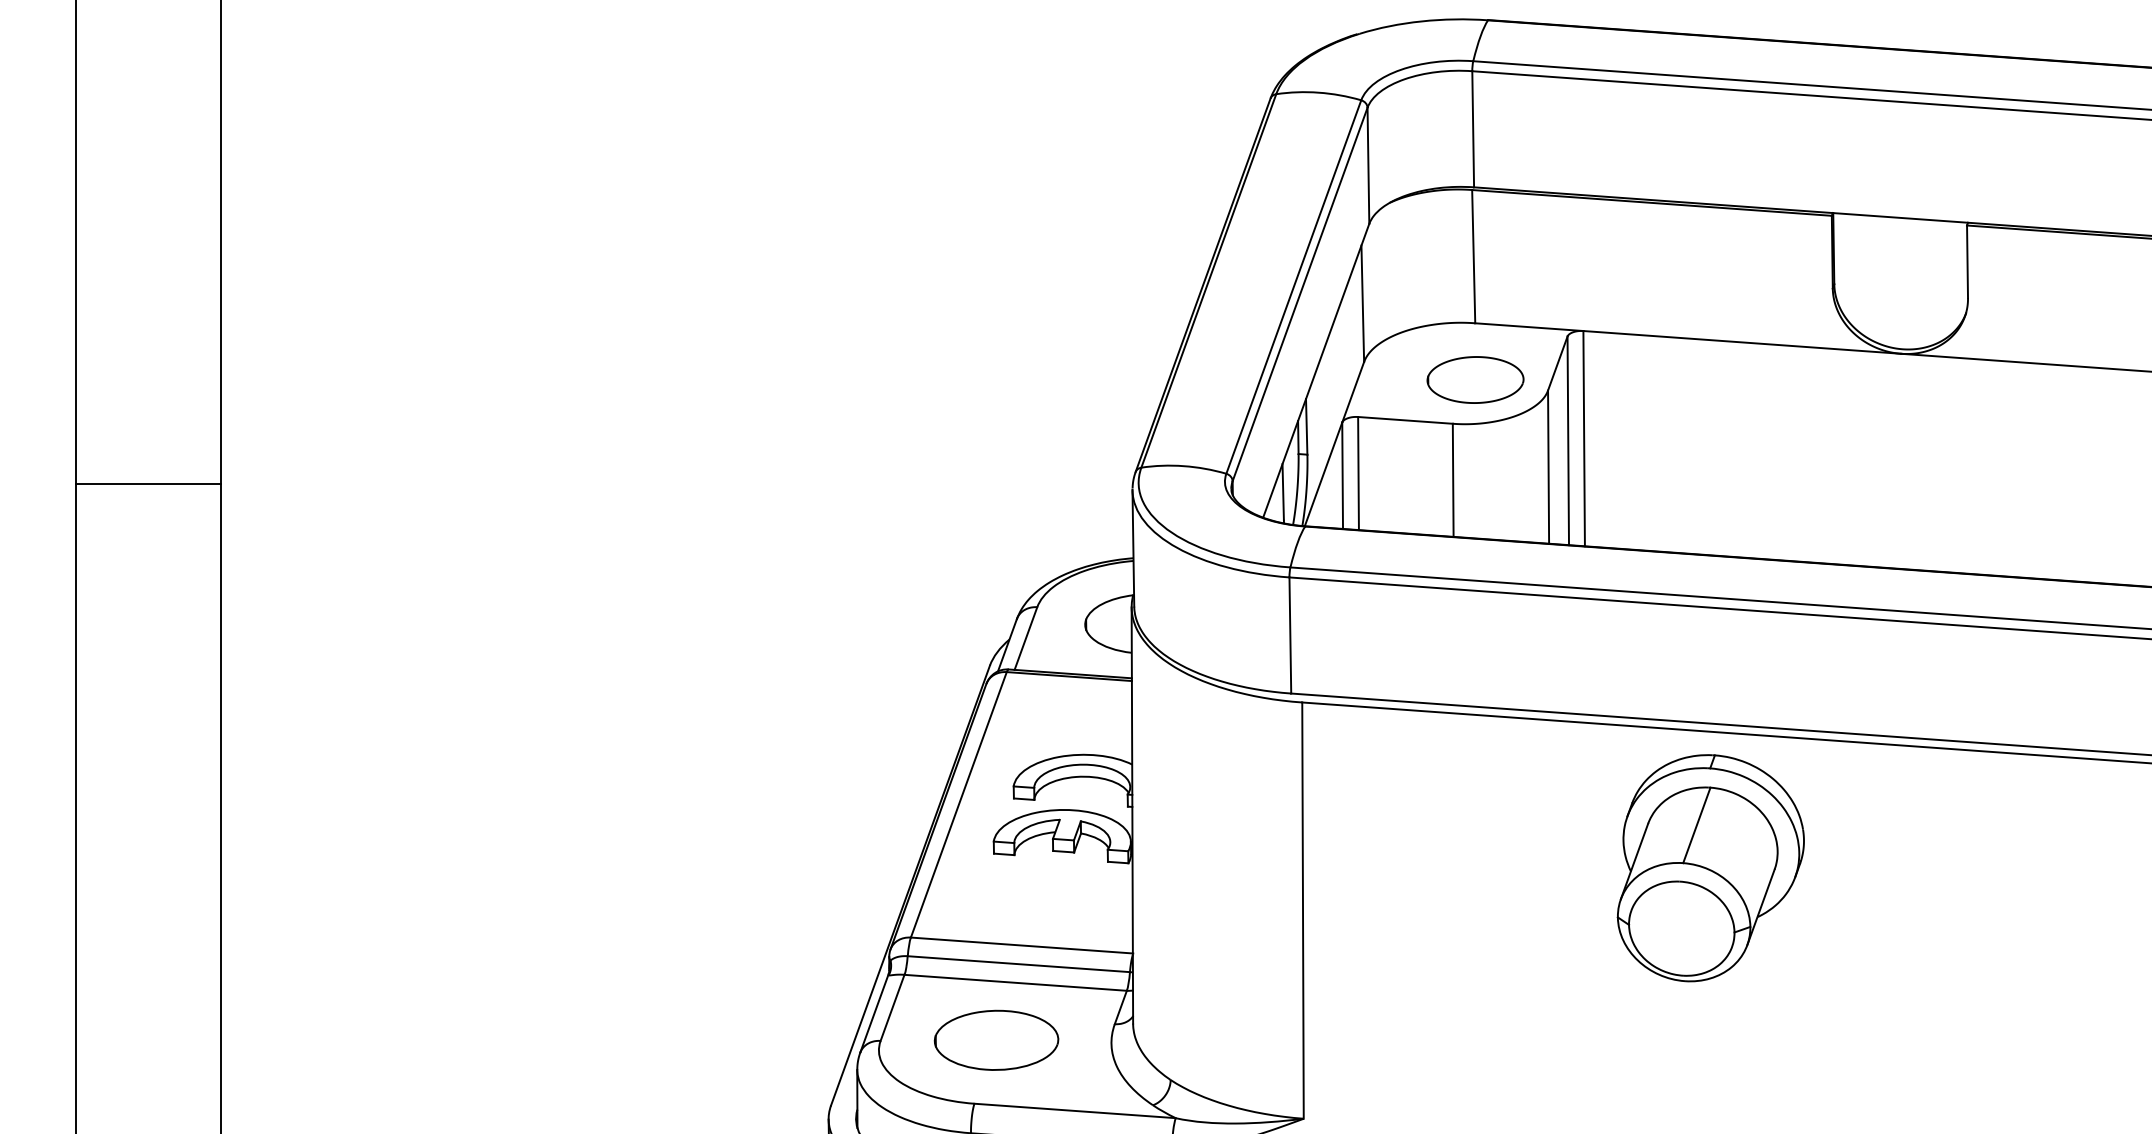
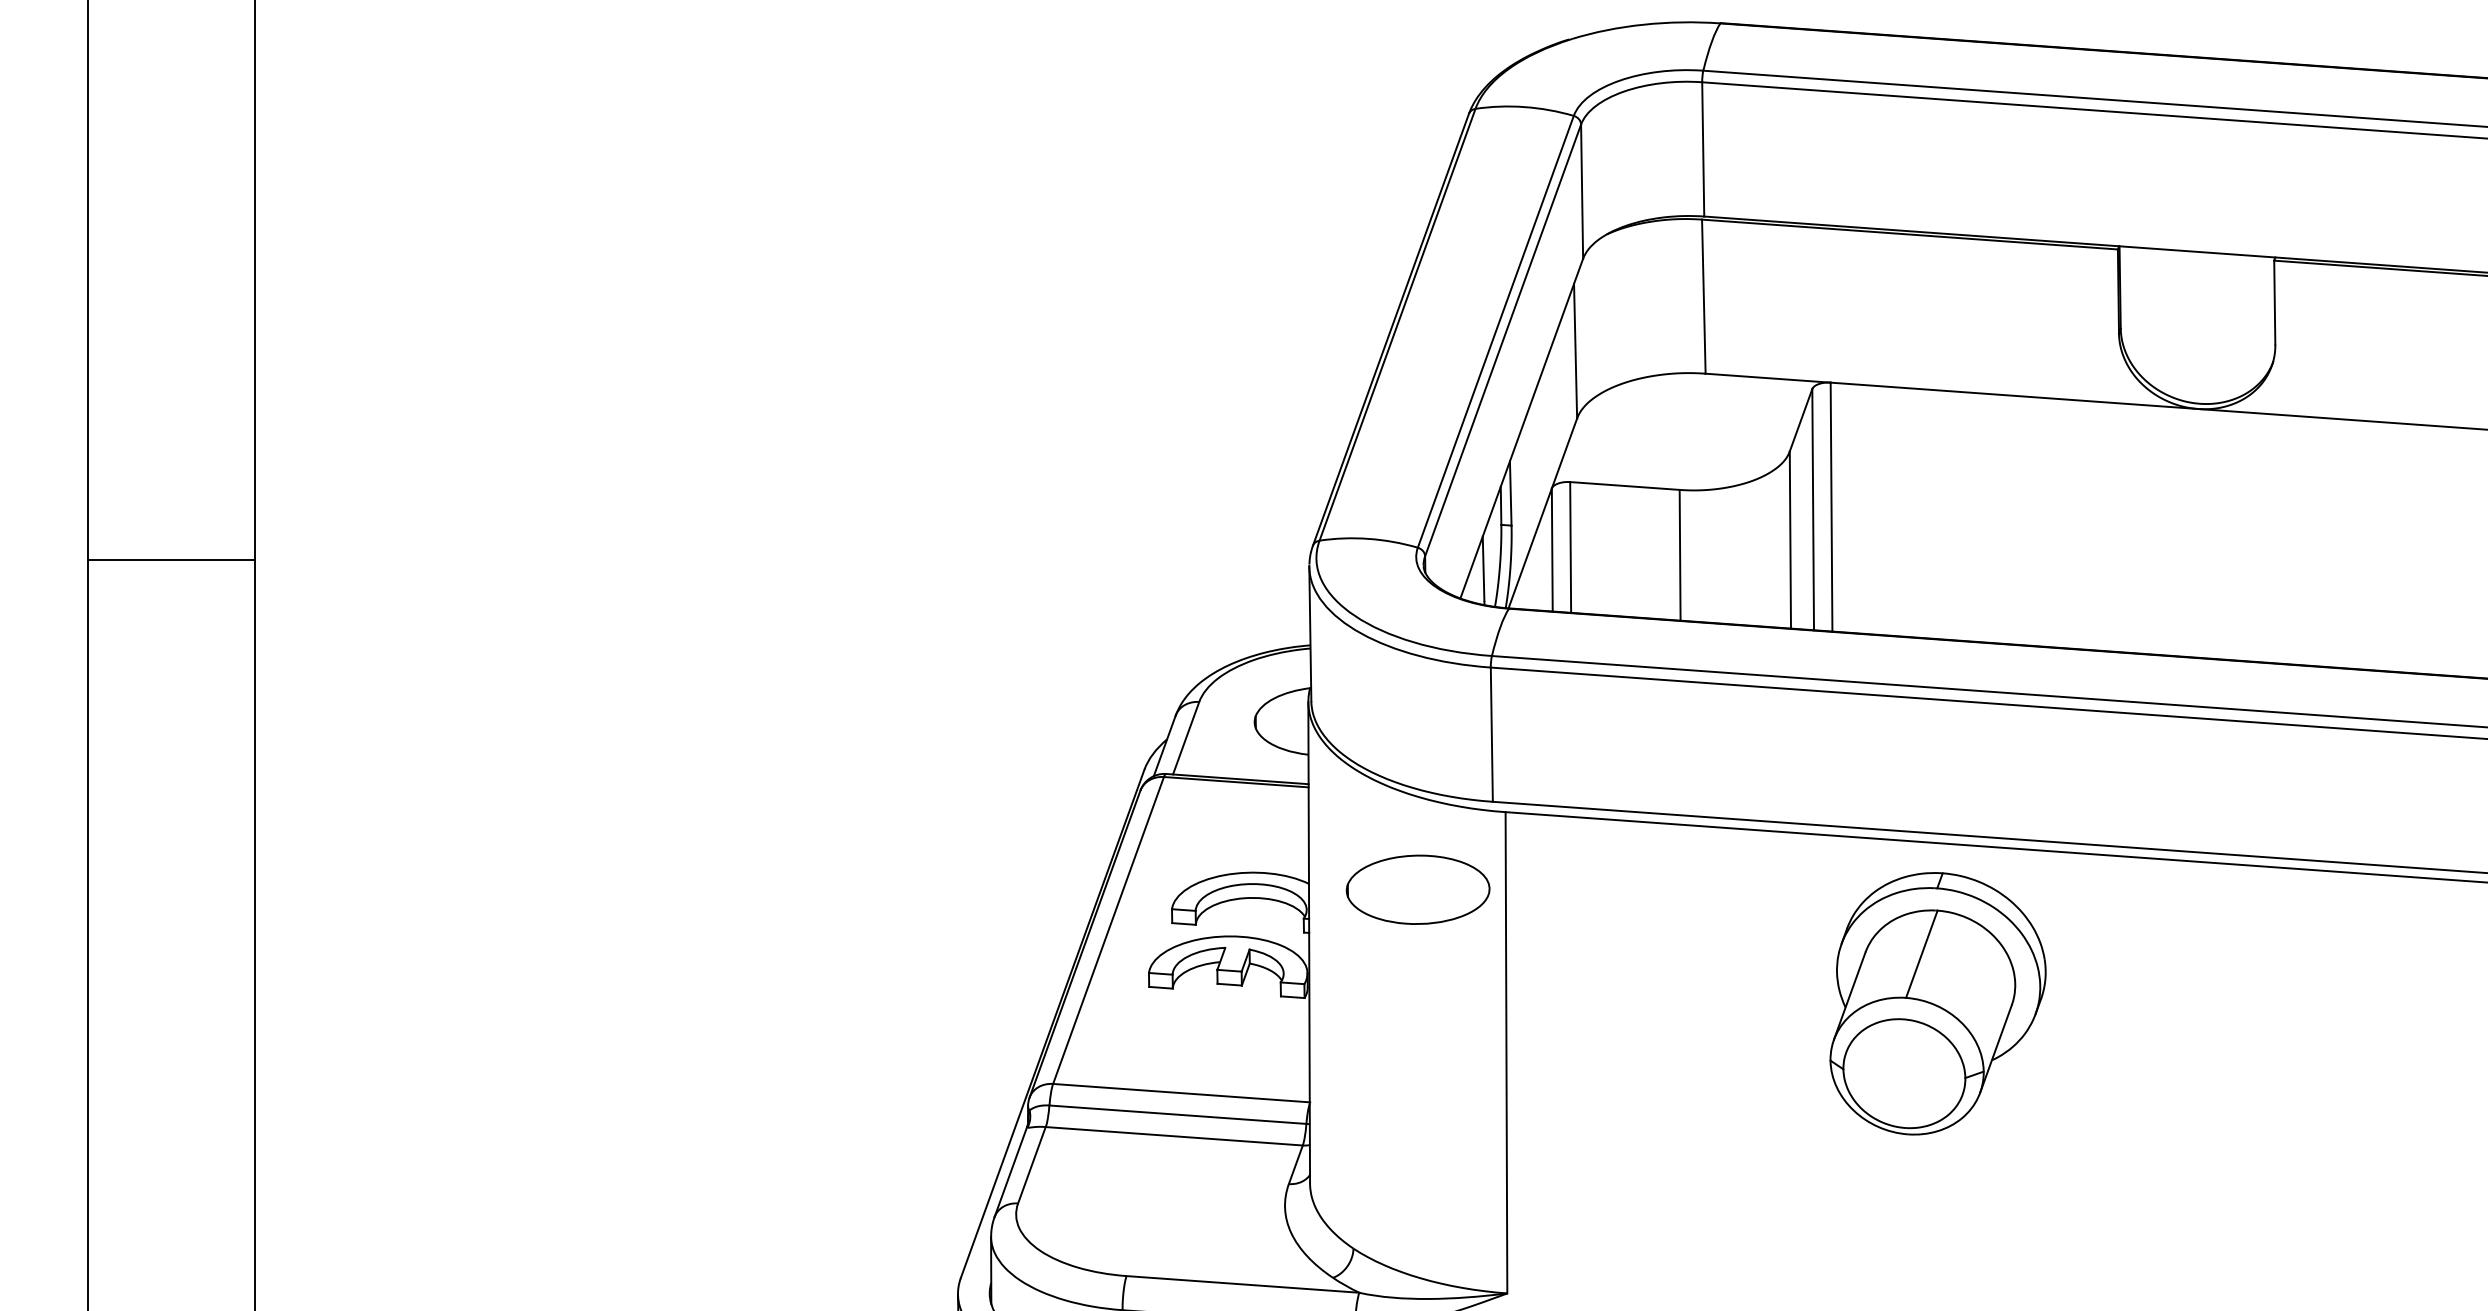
part: (1475, 379) -> (1705, 438), removed
part: (1710, 867) -> (1937, 1003), moved
part: (995, 1040) -> (1417, 889), moved

